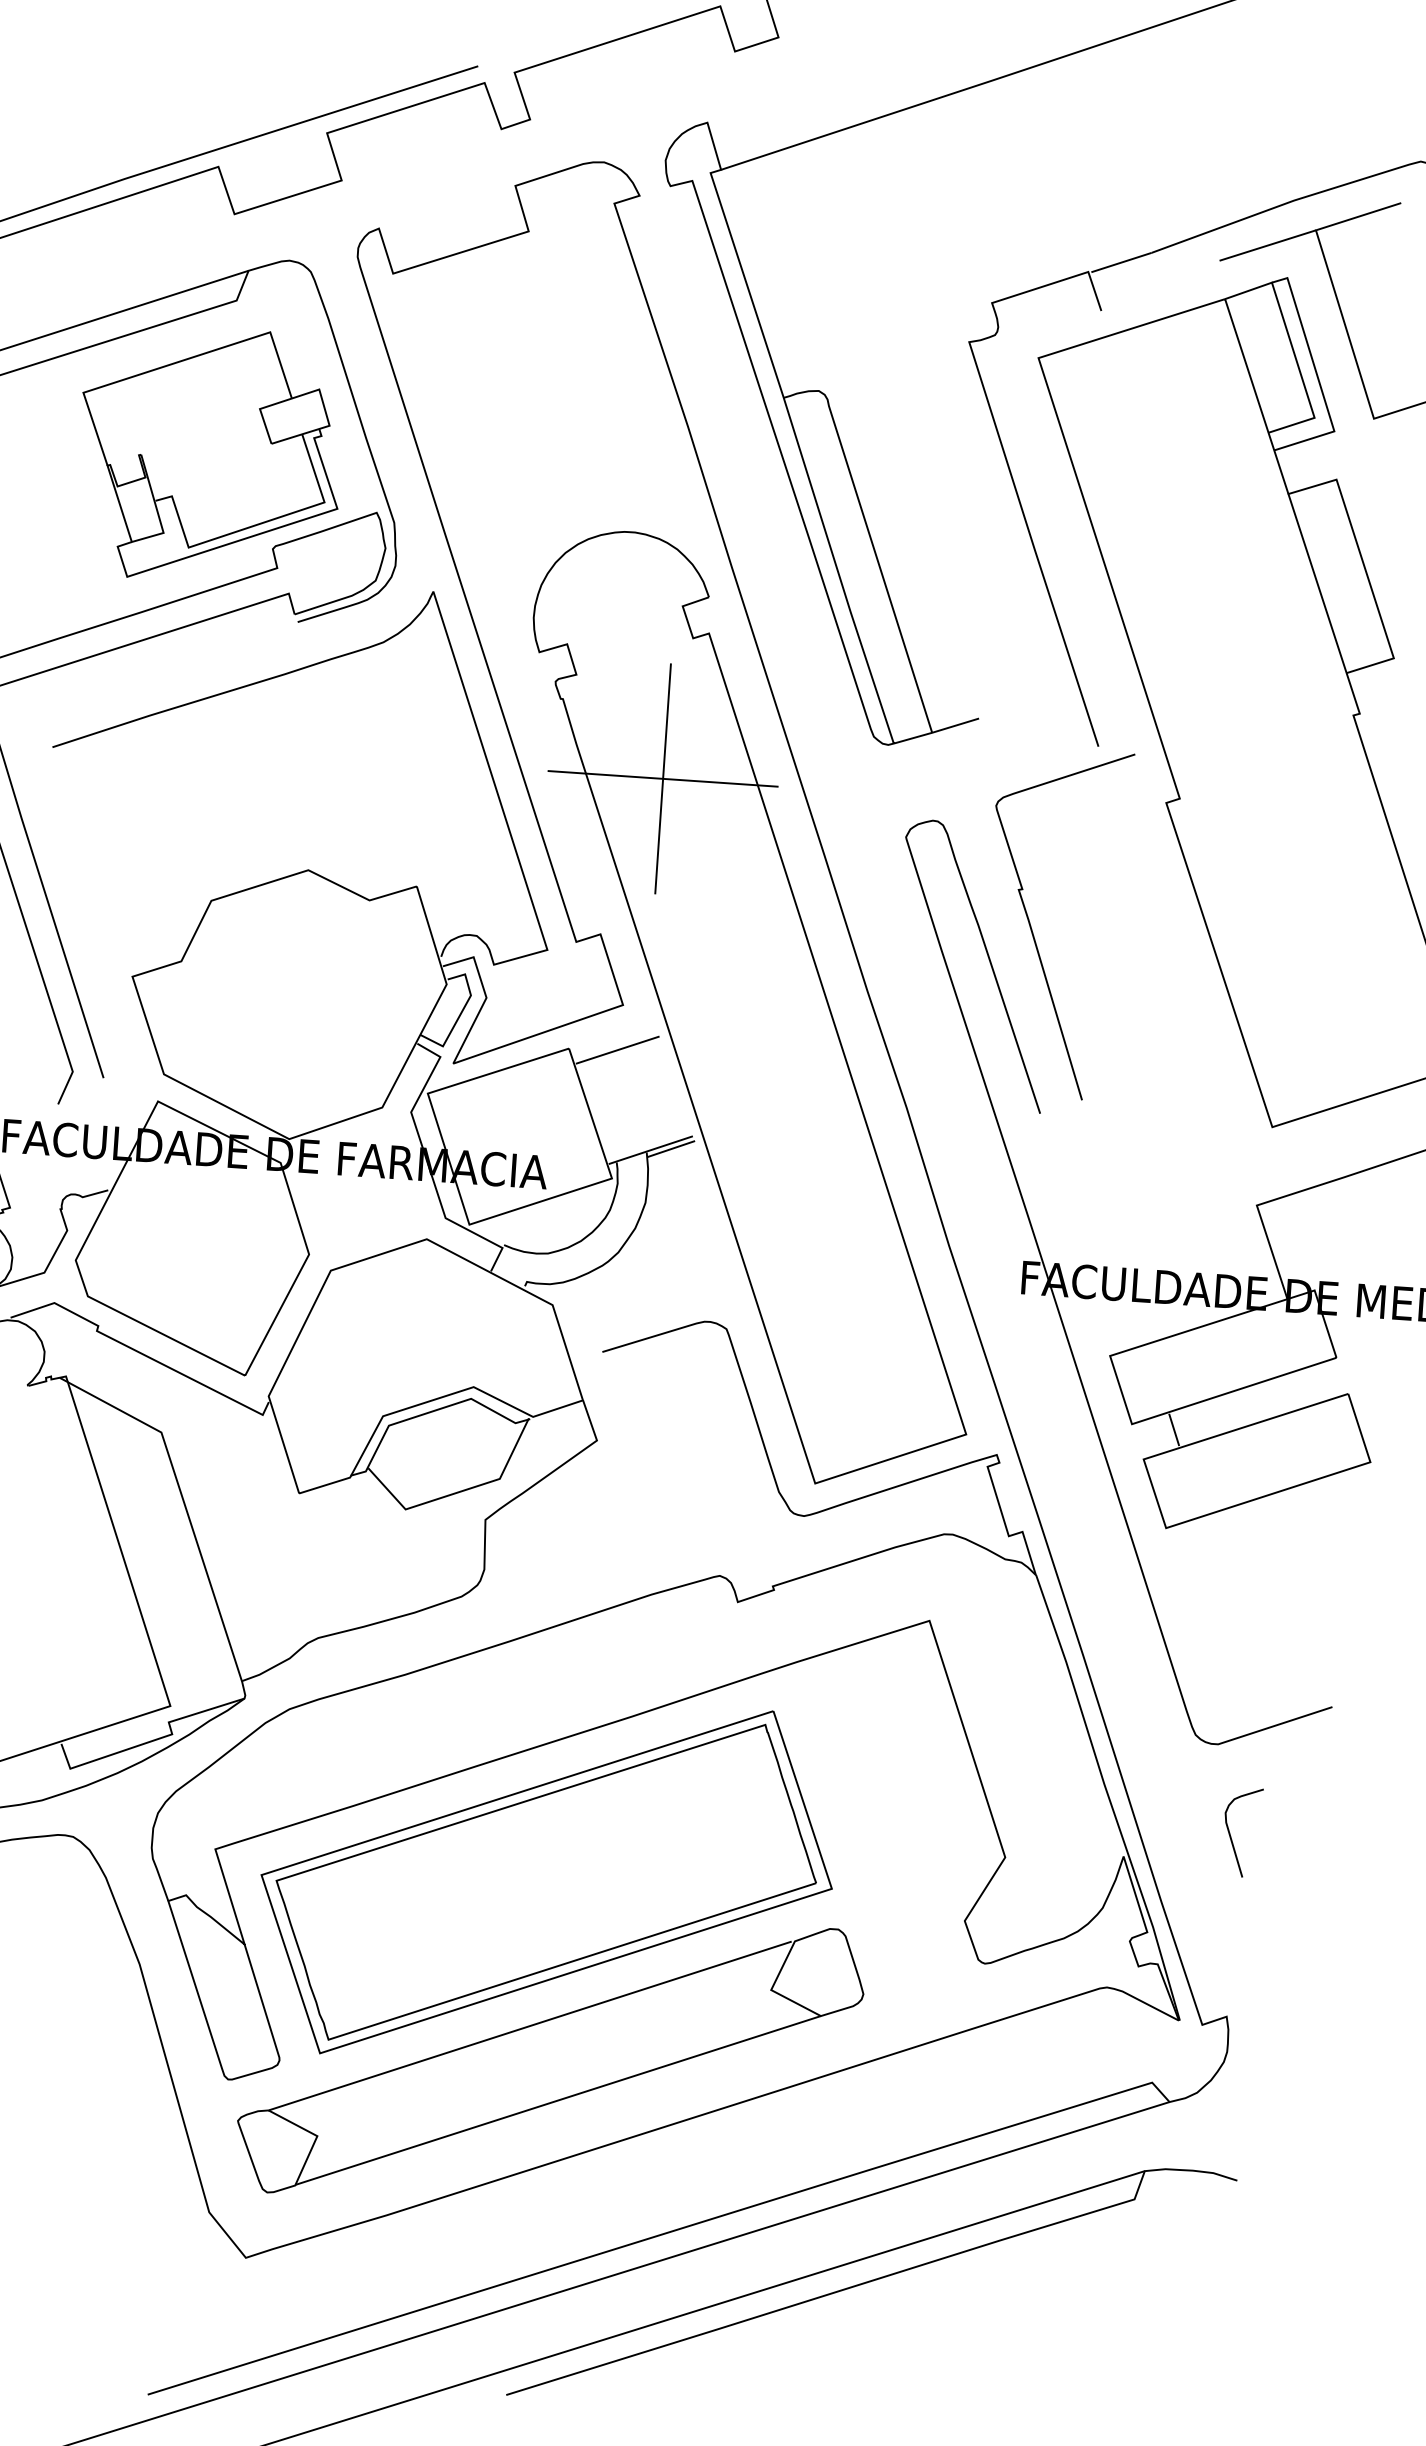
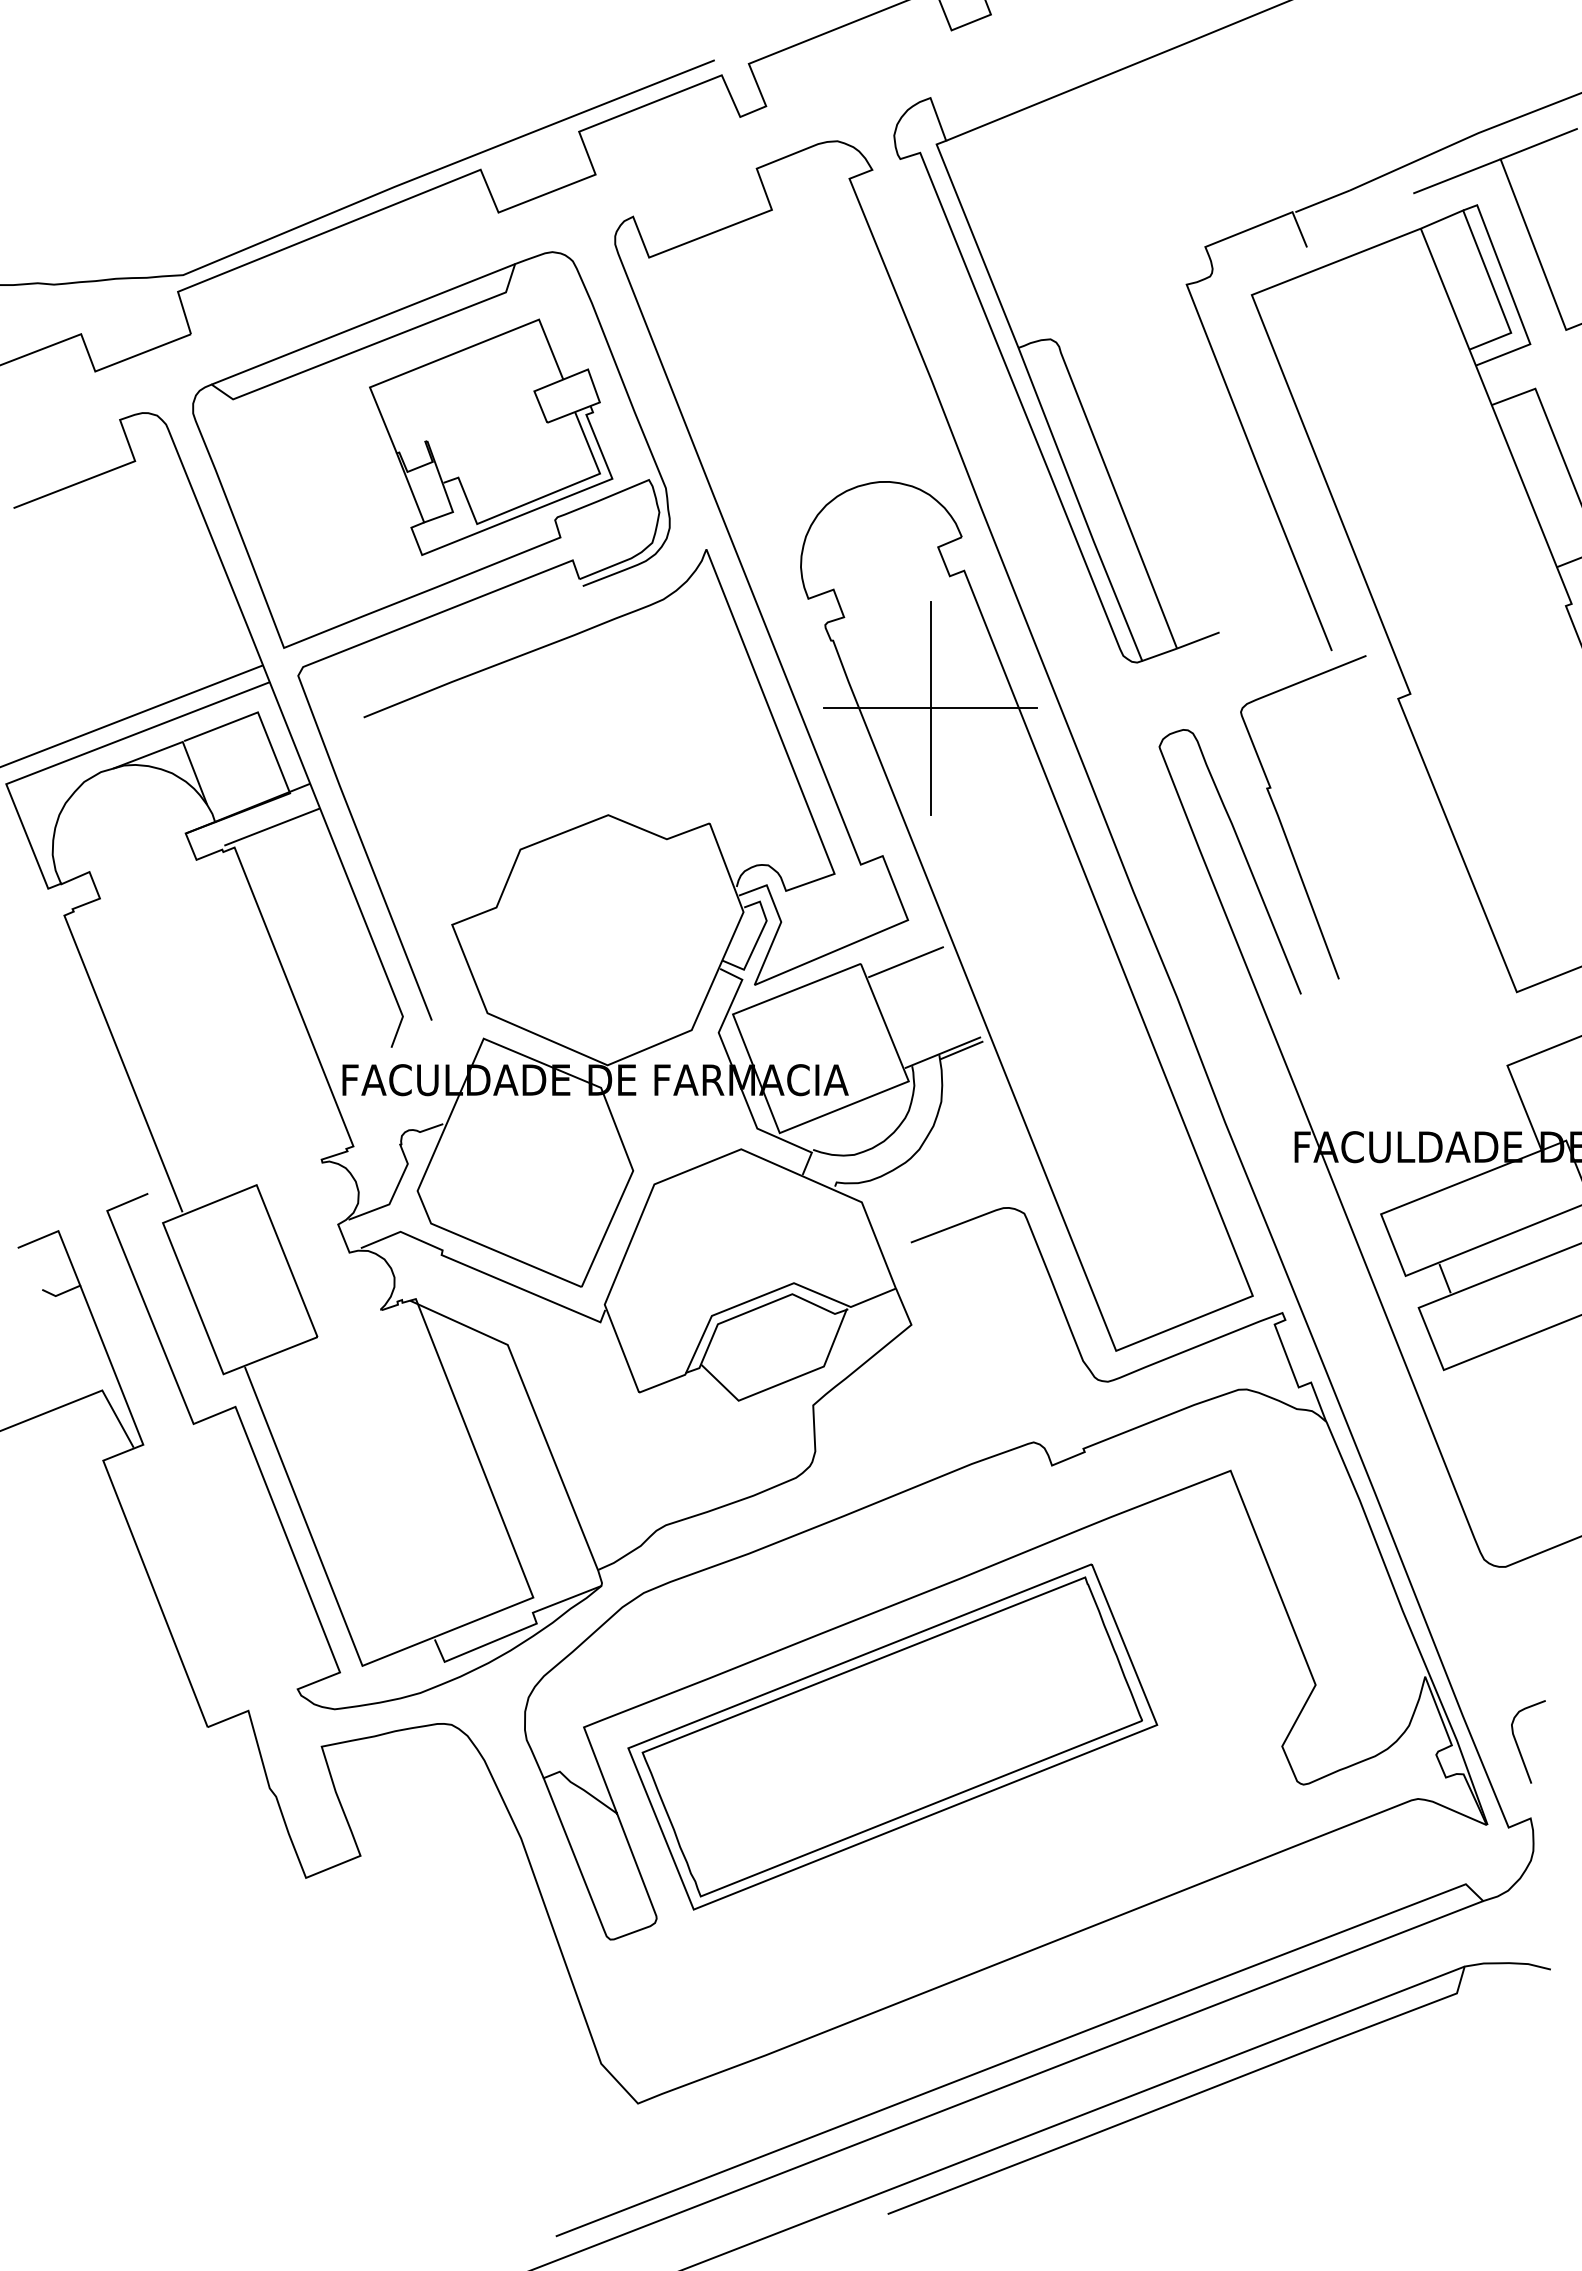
curve: (1231, 1835) -> (1518, 1745), moved
part: (550, 2060) -> (907, 1901), removed

